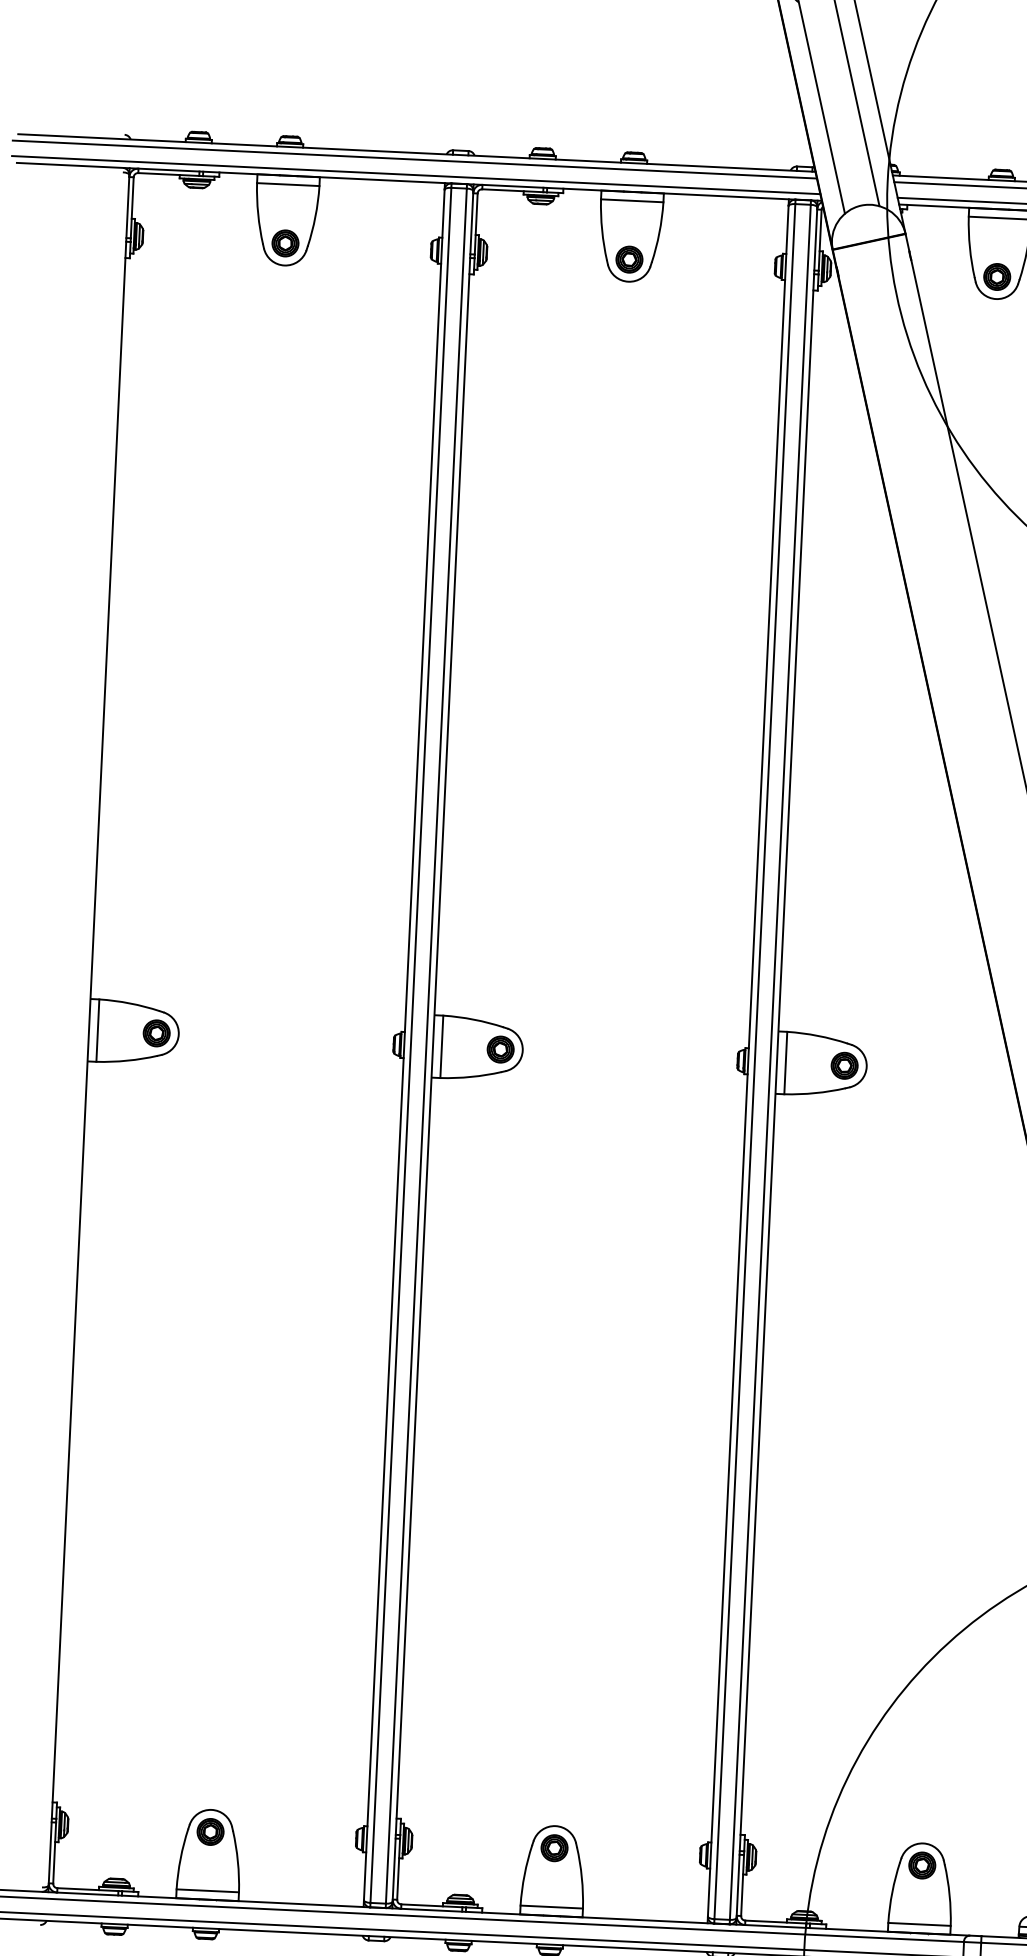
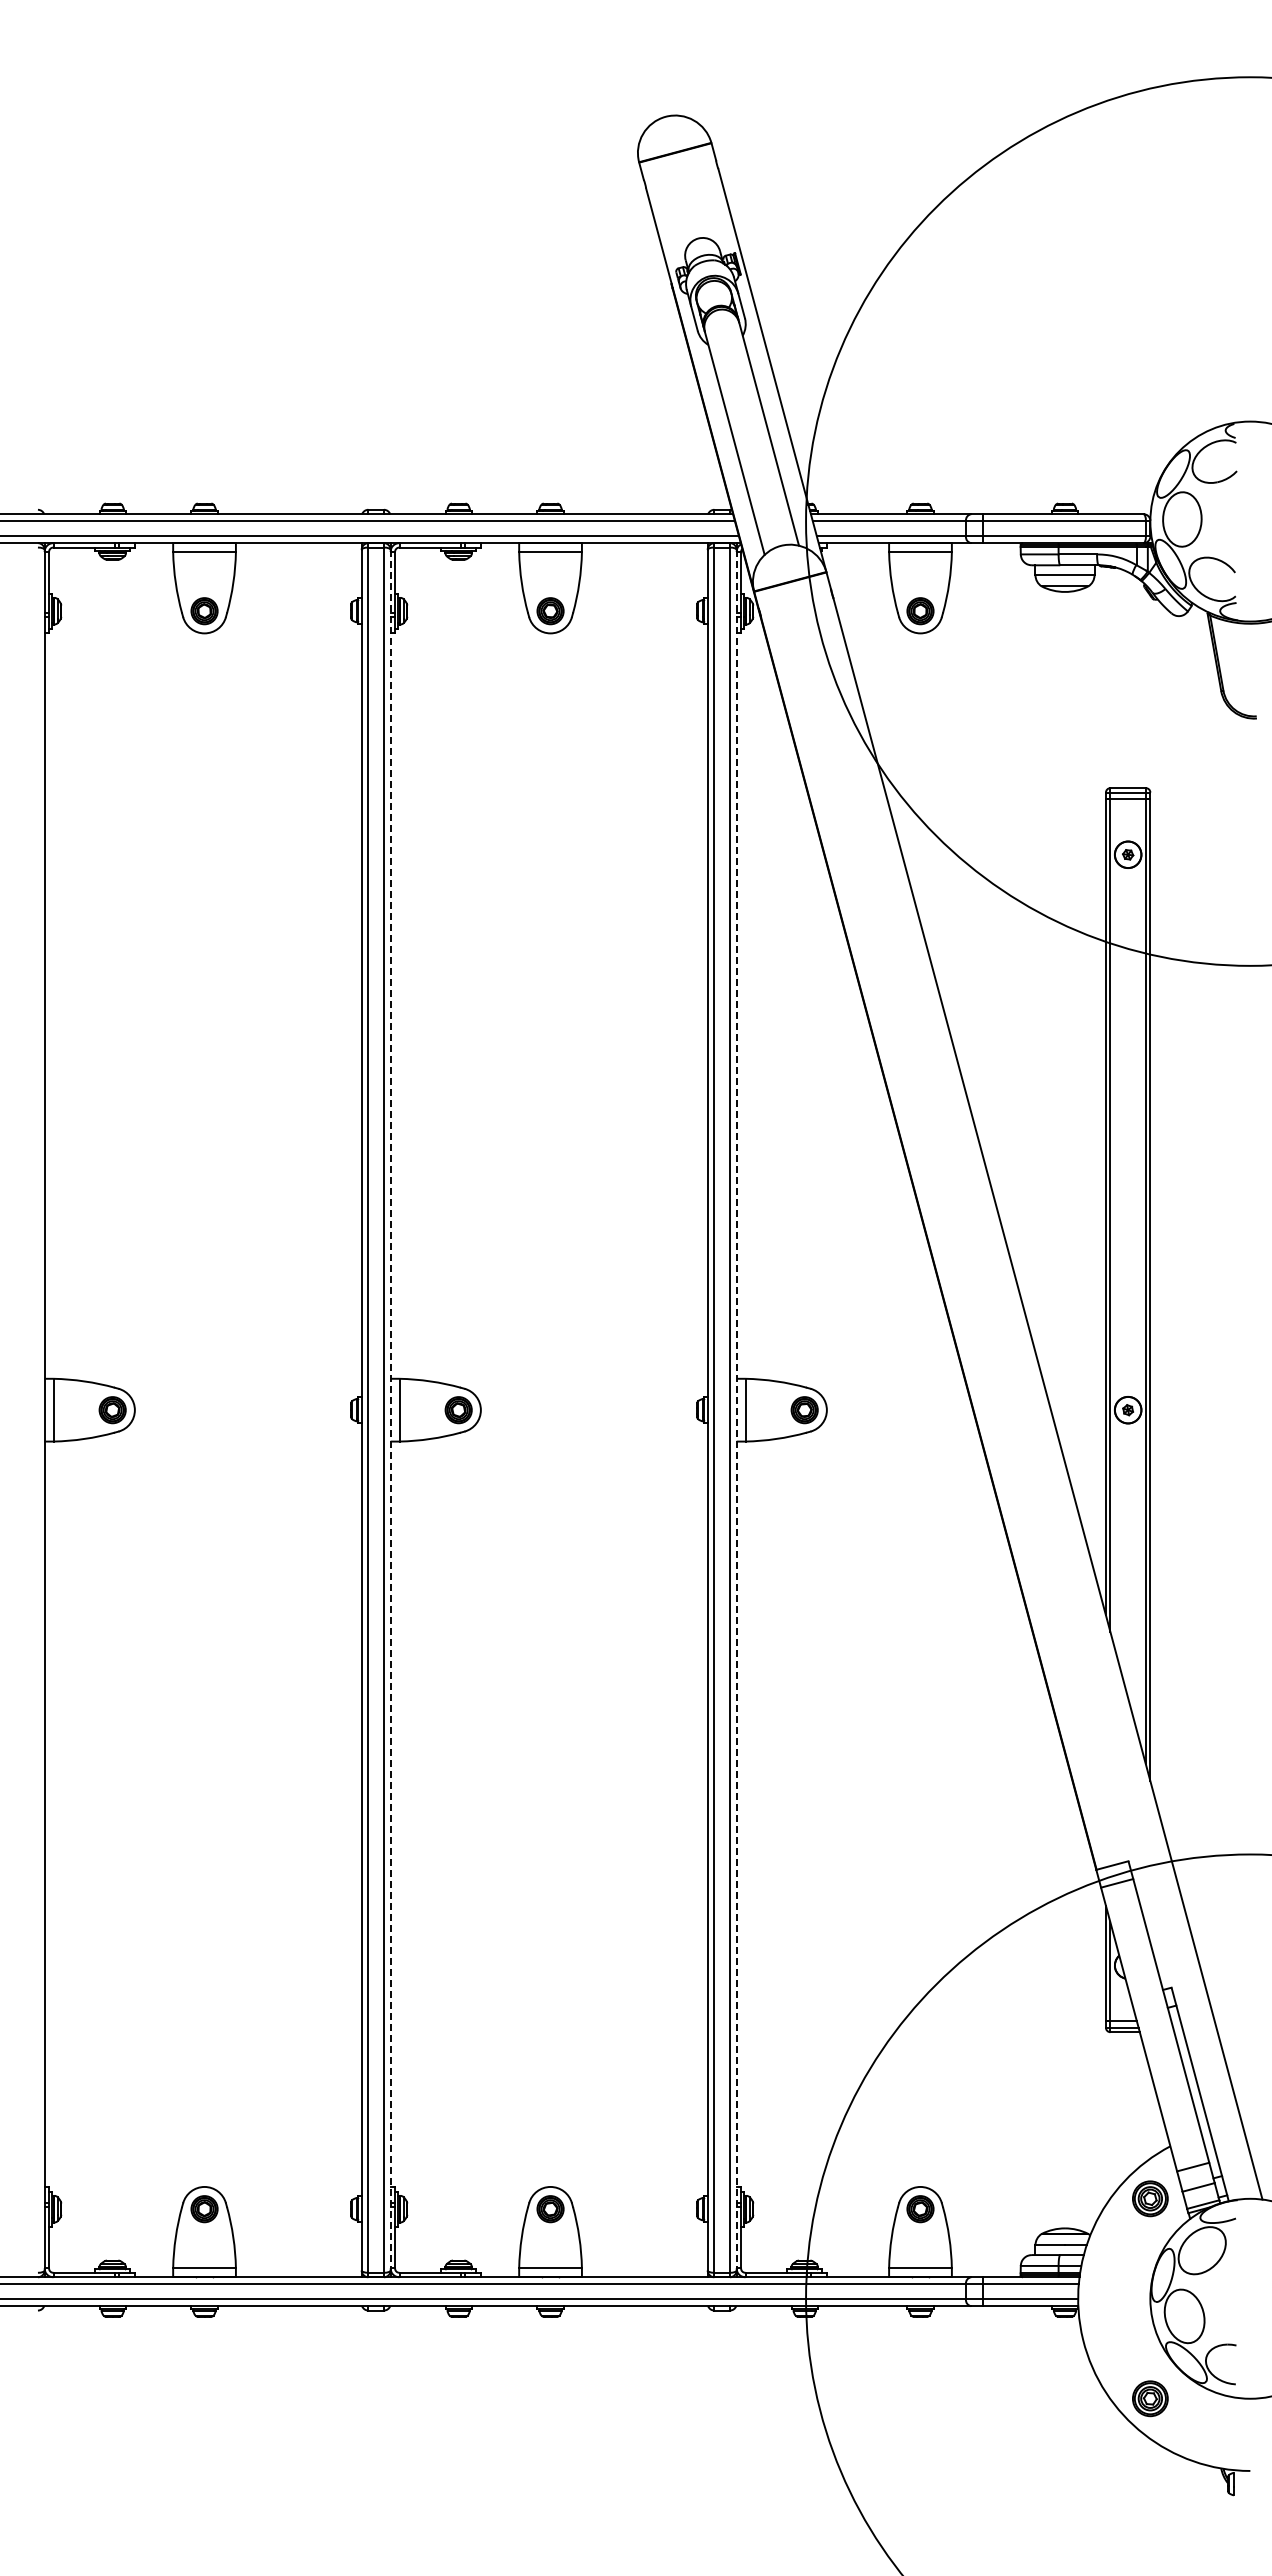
line: (432, 1046) -> (390, 1410), solid -> dashed
line: (776, 1062) -> (736, 1410), solid -> dashed

